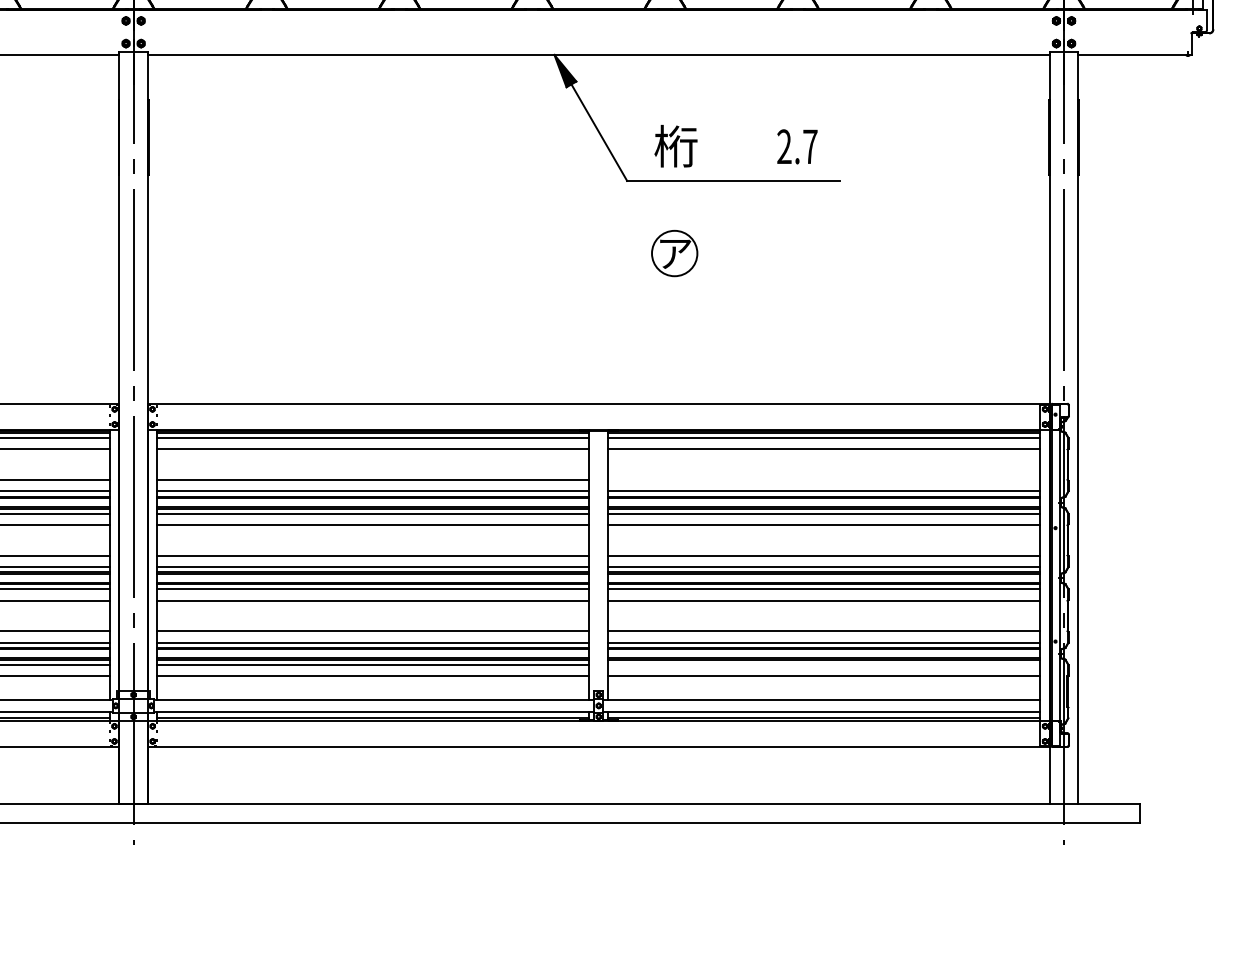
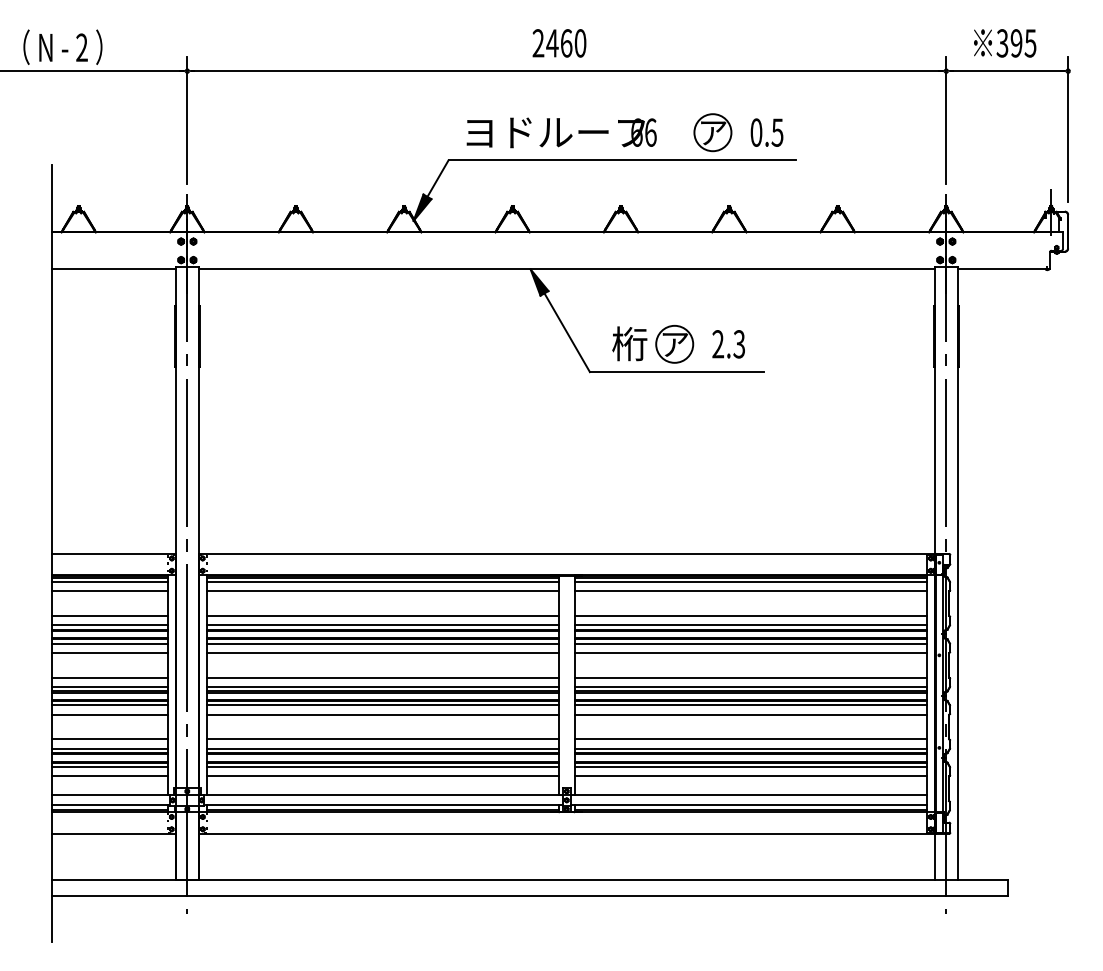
text: (810, 147) -> (739, 344), 2.7 -> 2.3
part: (674, 253) -> (674, 344), moved
line: (824, 480) -> (750, 616), added
line: (824, 664) -> (750, 766), added

